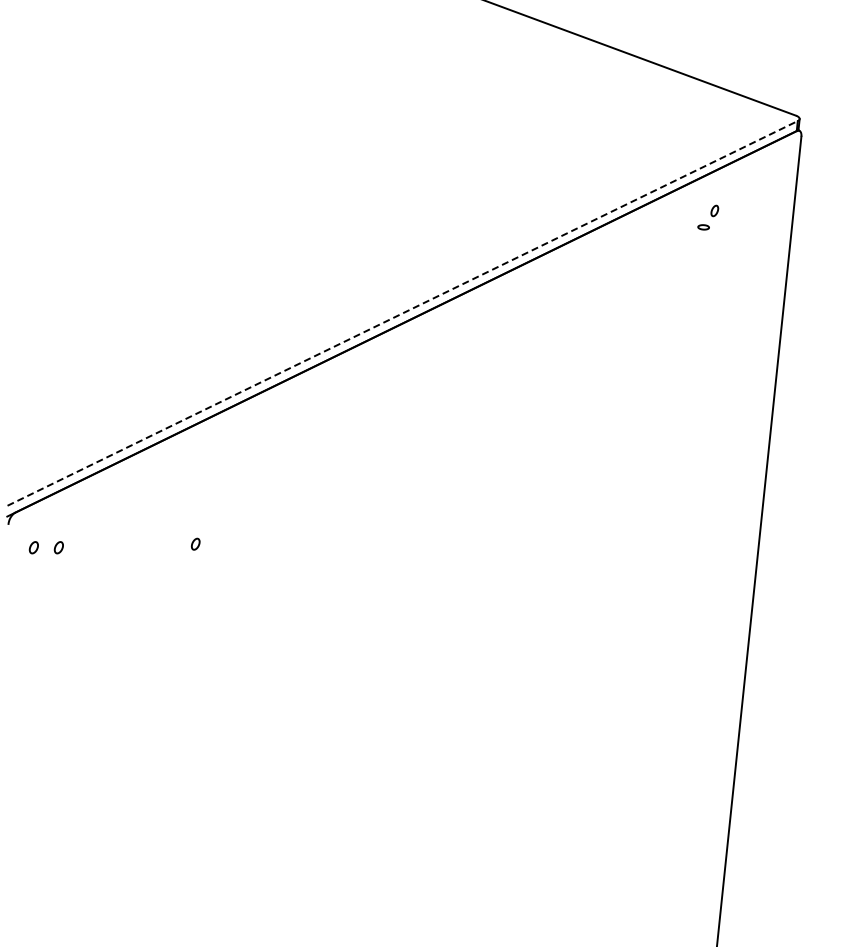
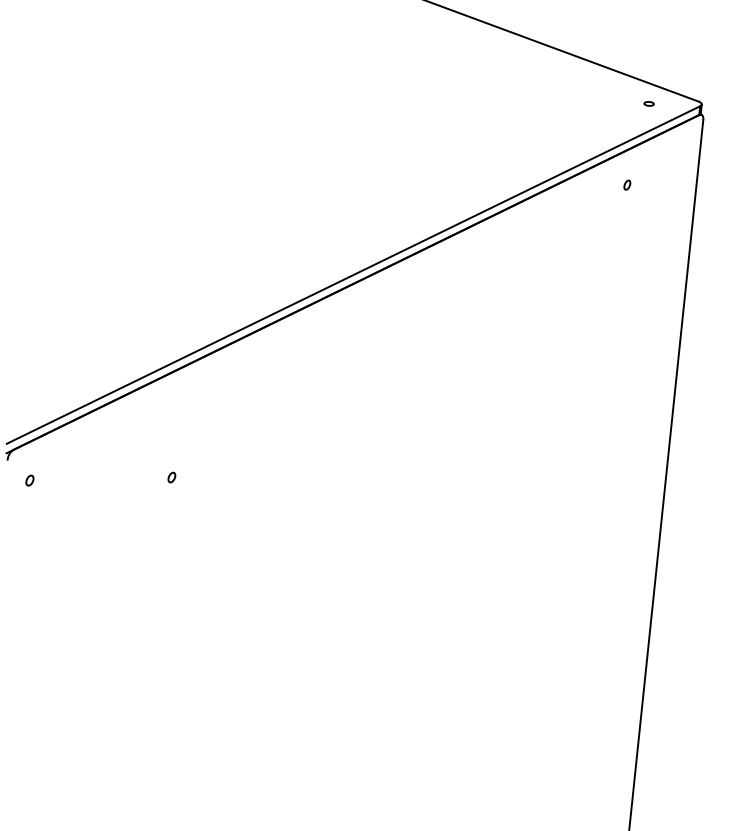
part: (703, 227) -> (648, 104), moved
line: (403, 313) -> (354, 275), dashed -> solid
part: (58, 547) -> (51, 480), removed

